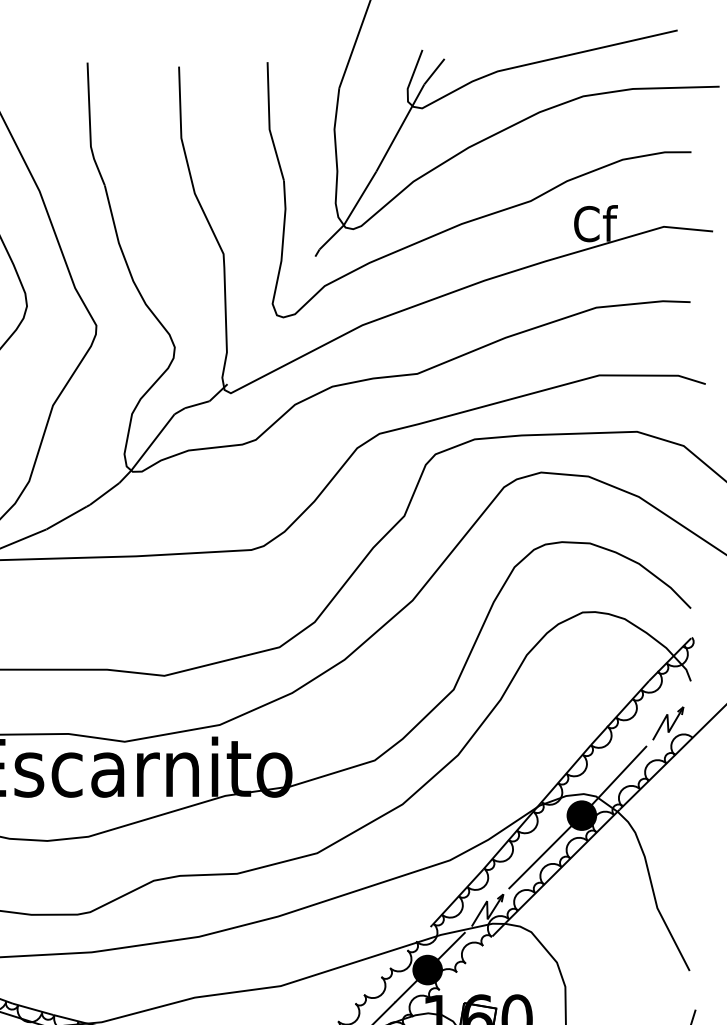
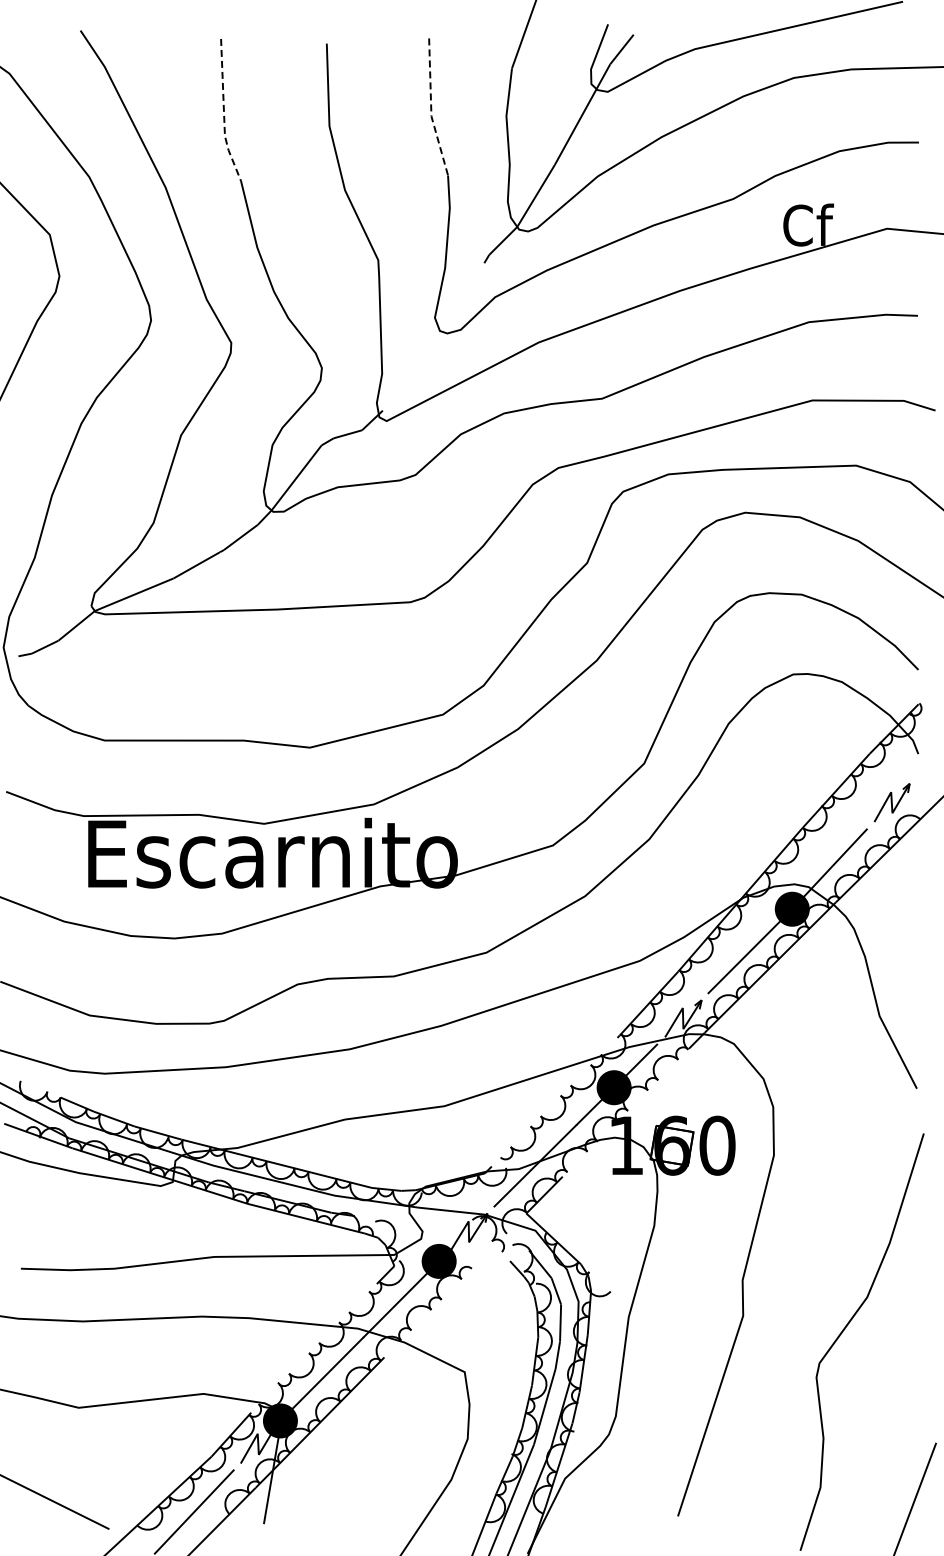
line: (269, 123) -> (431, 109), solid -> dashed
line: (90, 127) -> (224, 113), solid -> dashed

